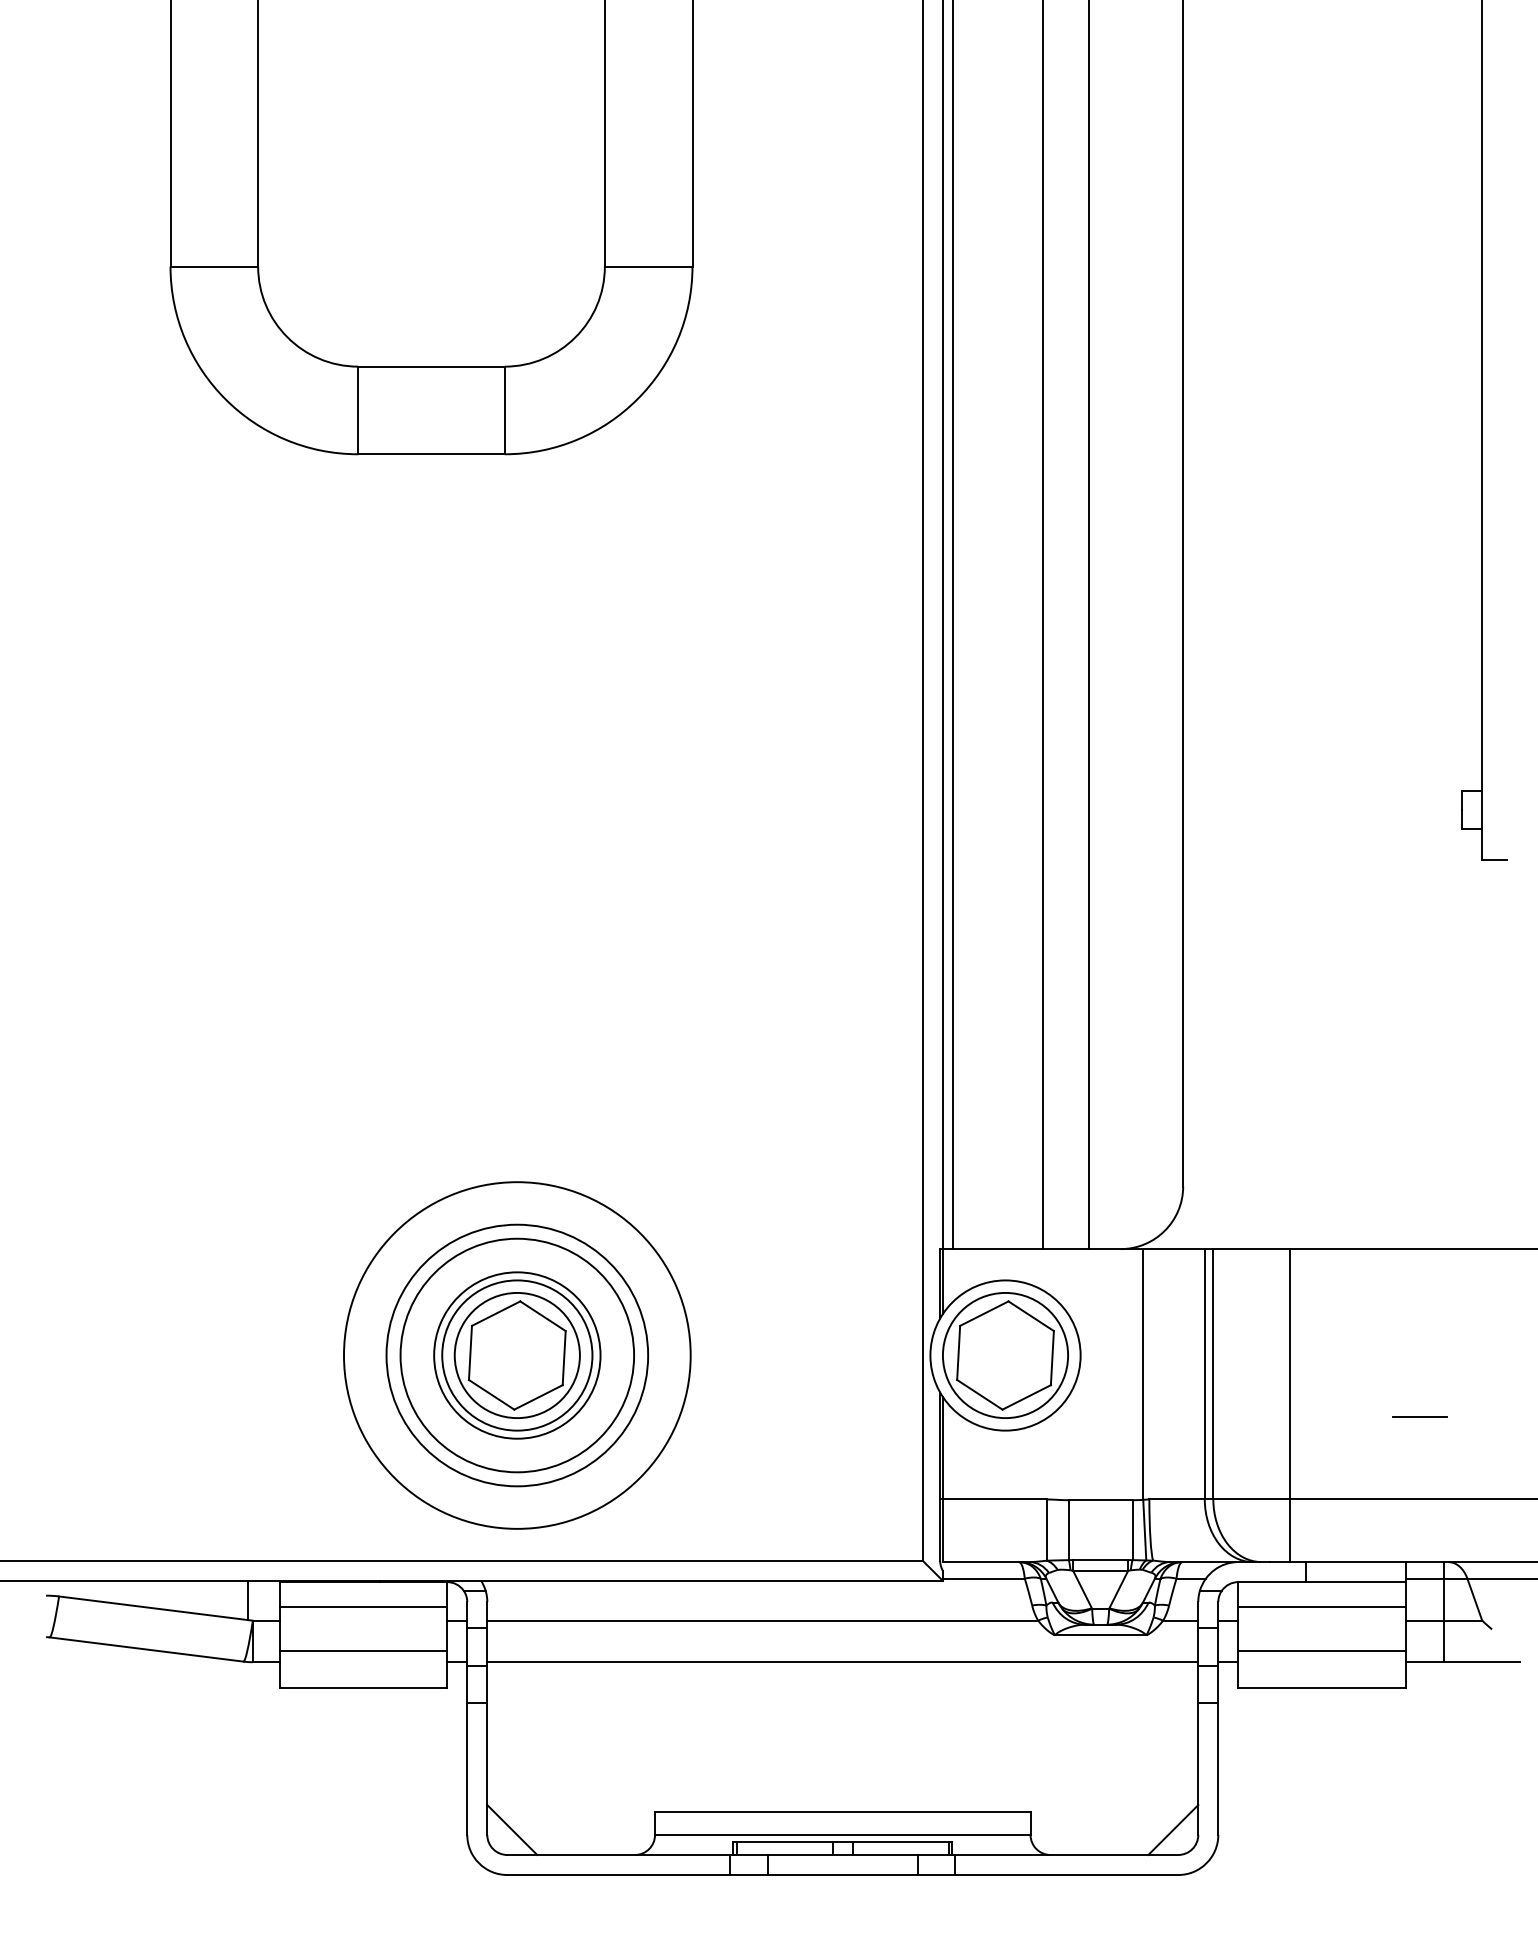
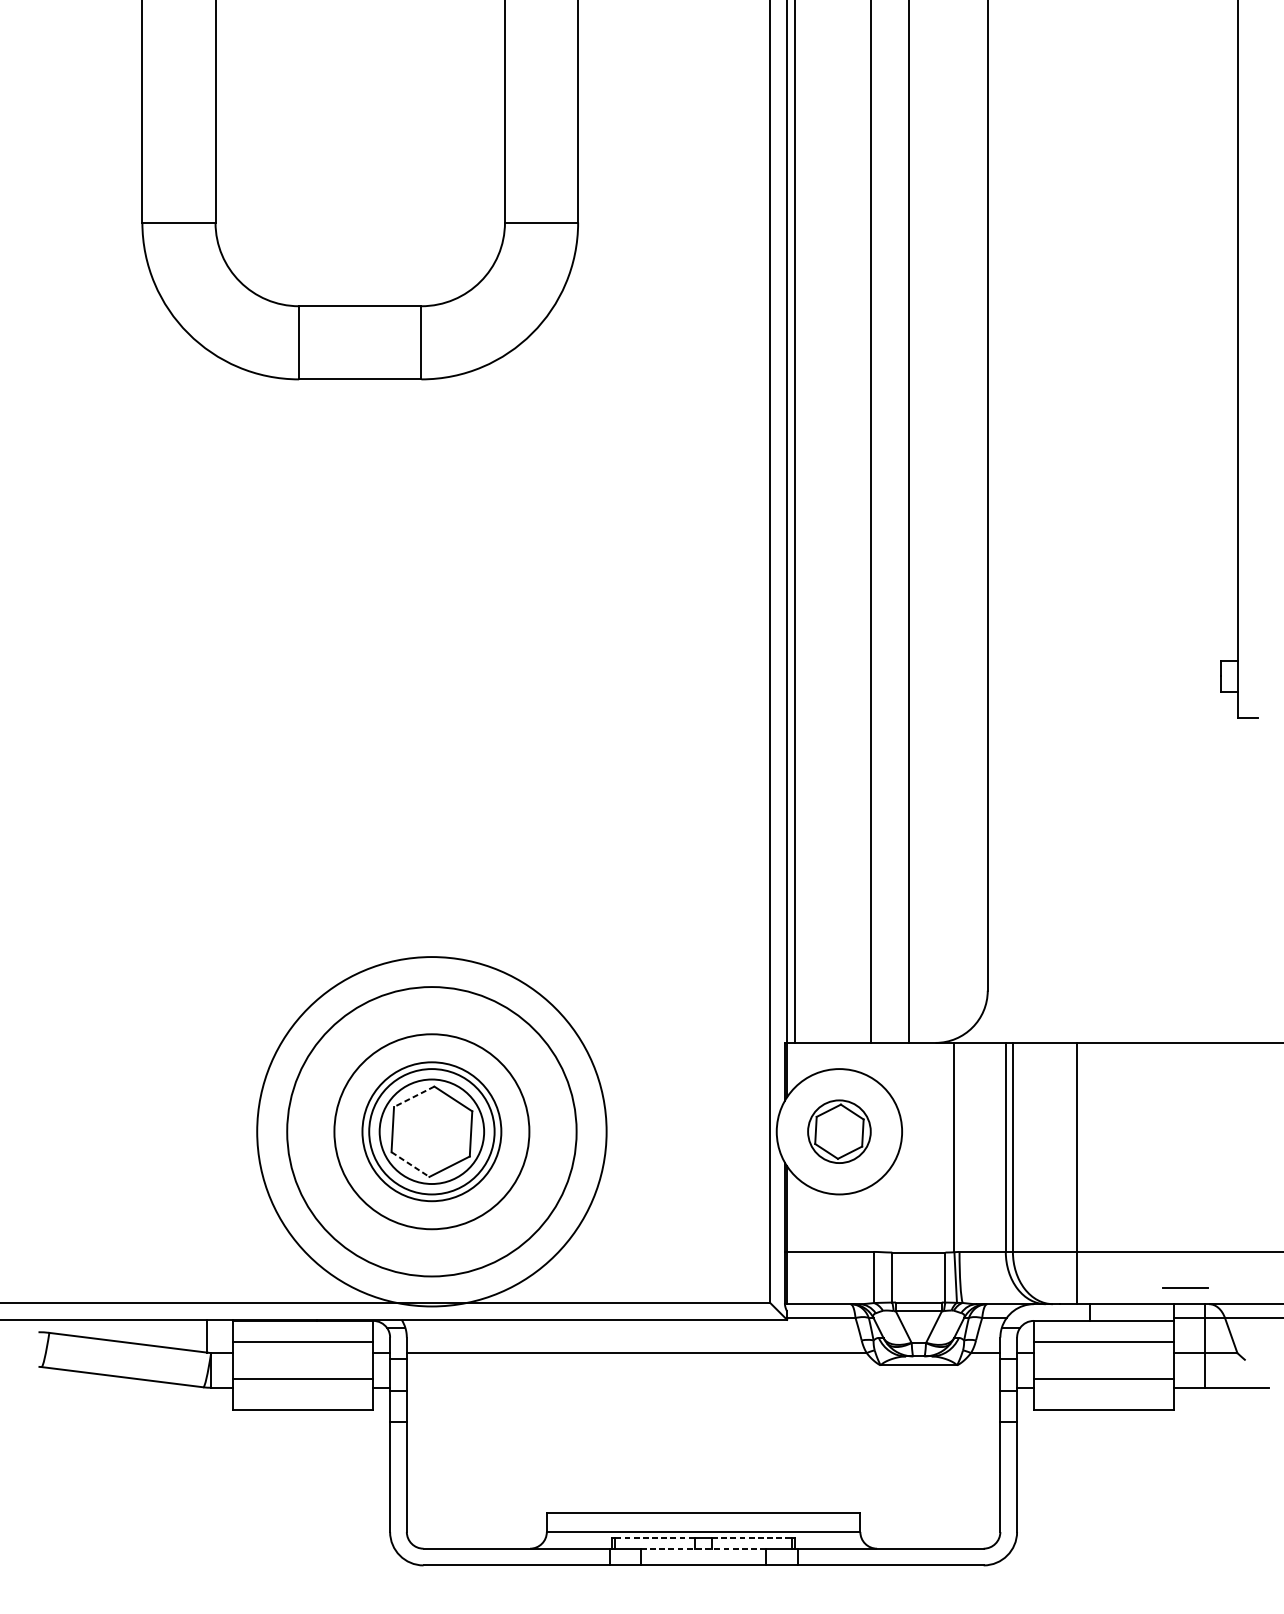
line: (495, 1313) -> (413, 1096), solid -> dashed
circle: (517, 1355) -> (432, 1131), size x1.6
part: (1005, 1355) -> (839, 1131), size x0.6
line: (492, 1395) -> (411, 1165), solid -> dashed
line: (1419, 1416) -> (1185, 1287), moved
line: (842, 1662) -> (703, 1388), removed
line: (512, 1829) -> (427, 1527), removed
line: (1173, 1829) -> (979, 1527), removed
line: (784, 1842) -> (654, 1538), solid -> dashed
line: (900, 1842) -> (751, 1538), solid -> dashed
line: (843, 1854) -> (704, 1548), solid -> dashed

